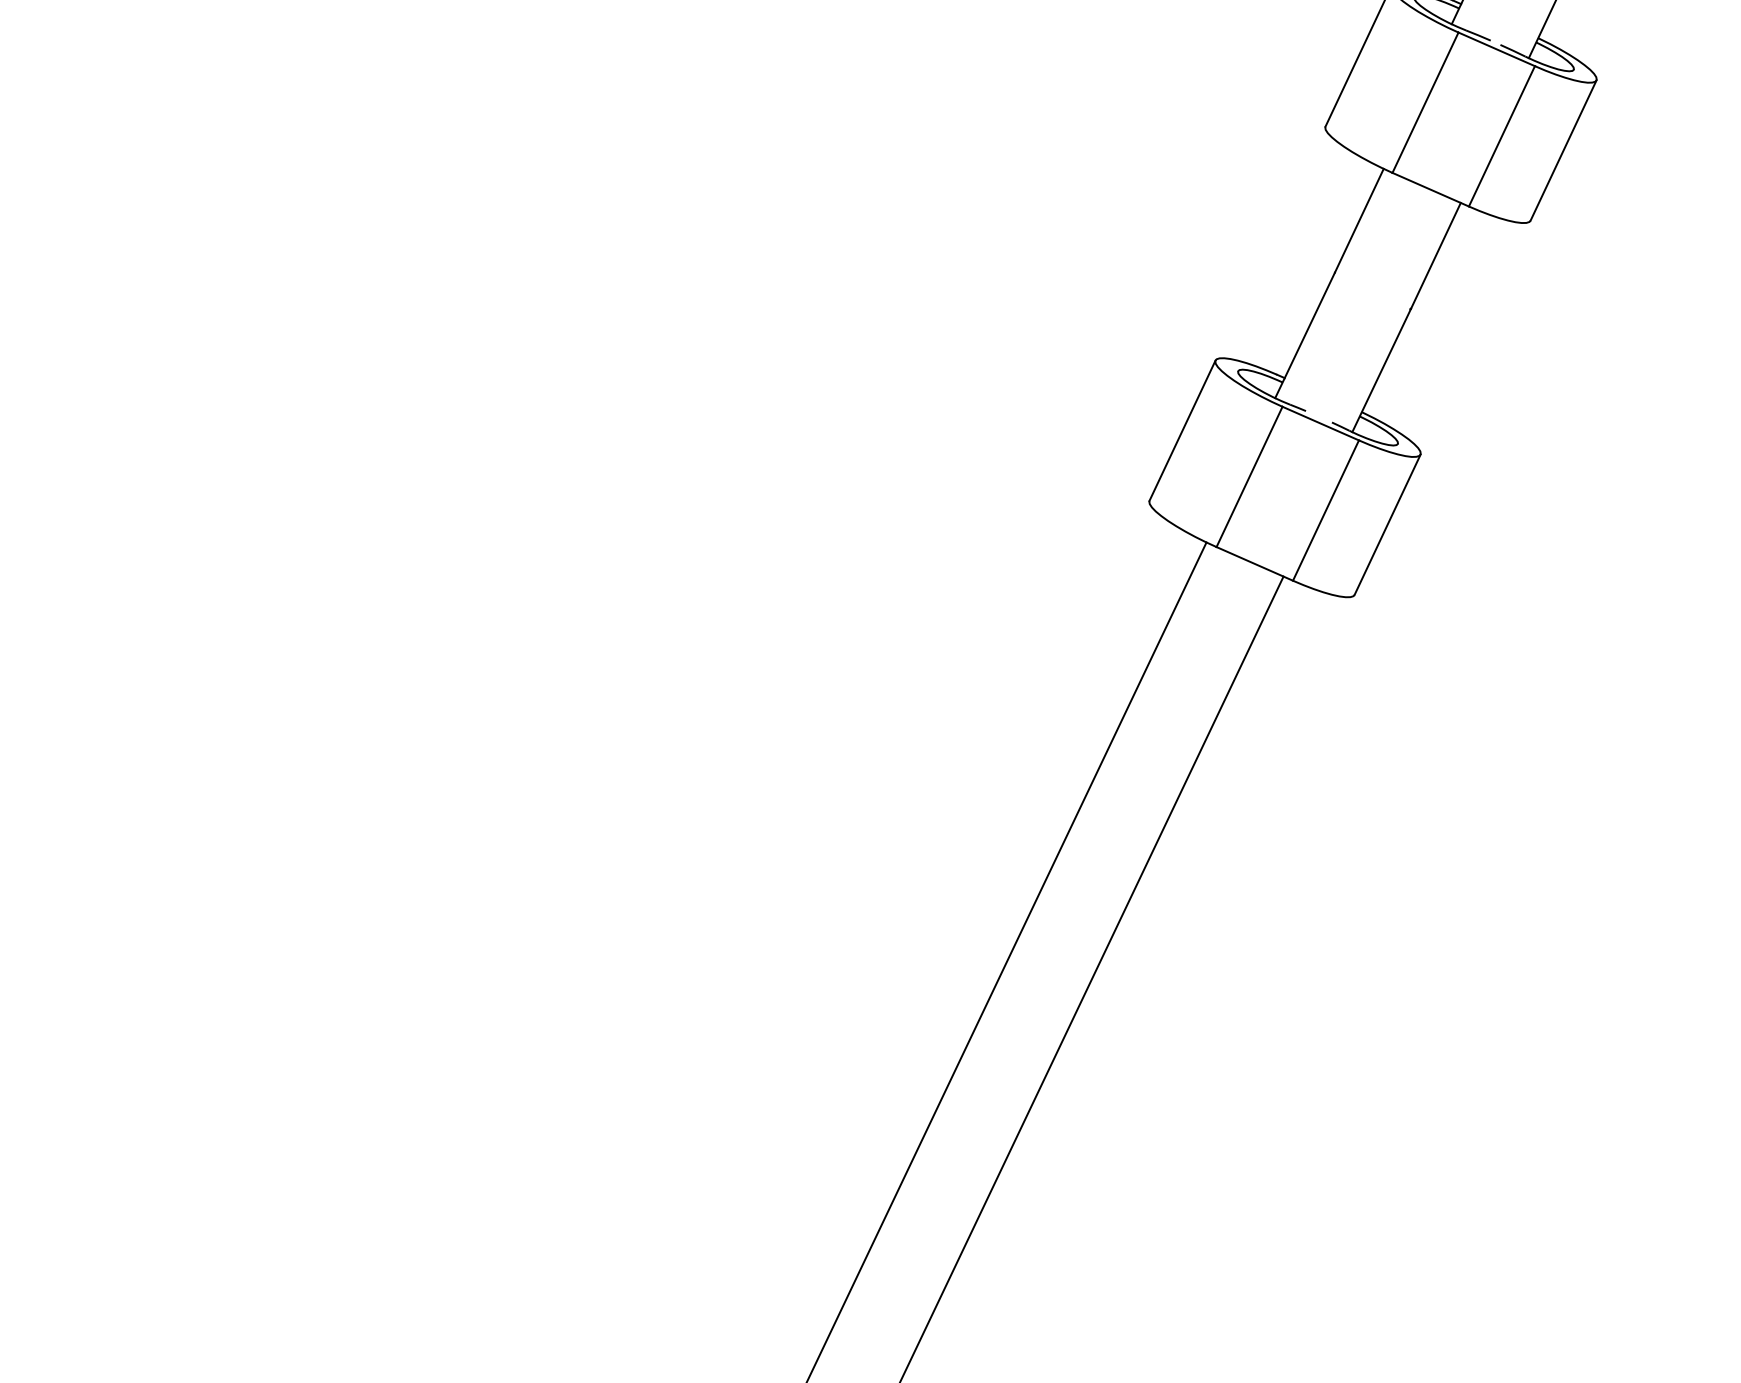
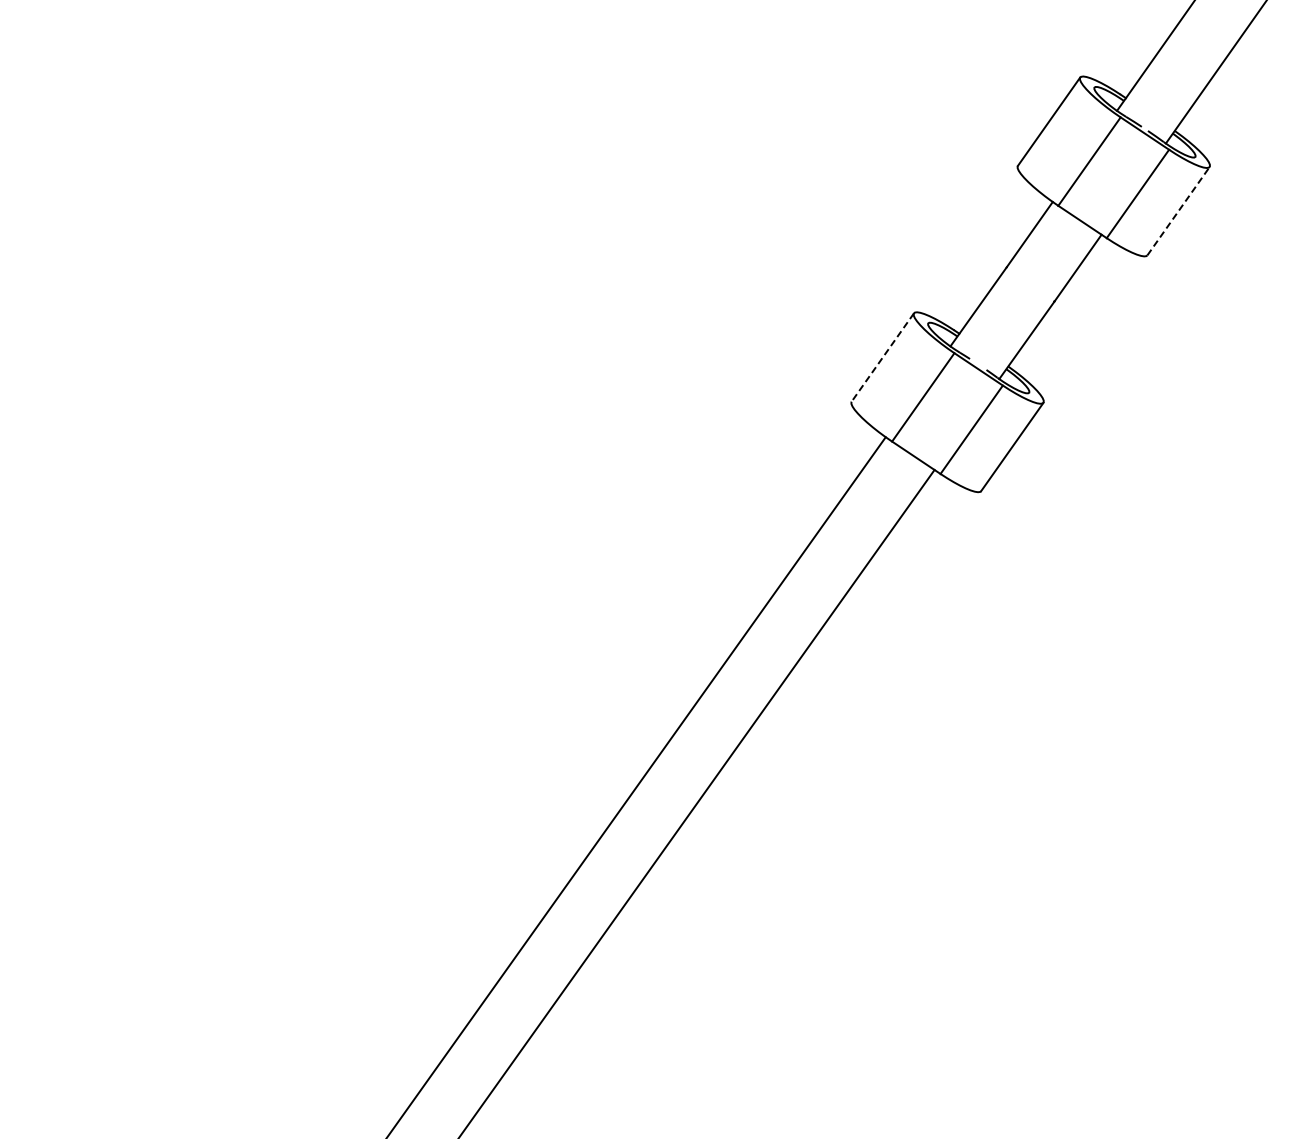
line: (1563, 149) -> (1178, 210), solid -> dashed
line: (1182, 430) -> (882, 357), solid -> dashed

